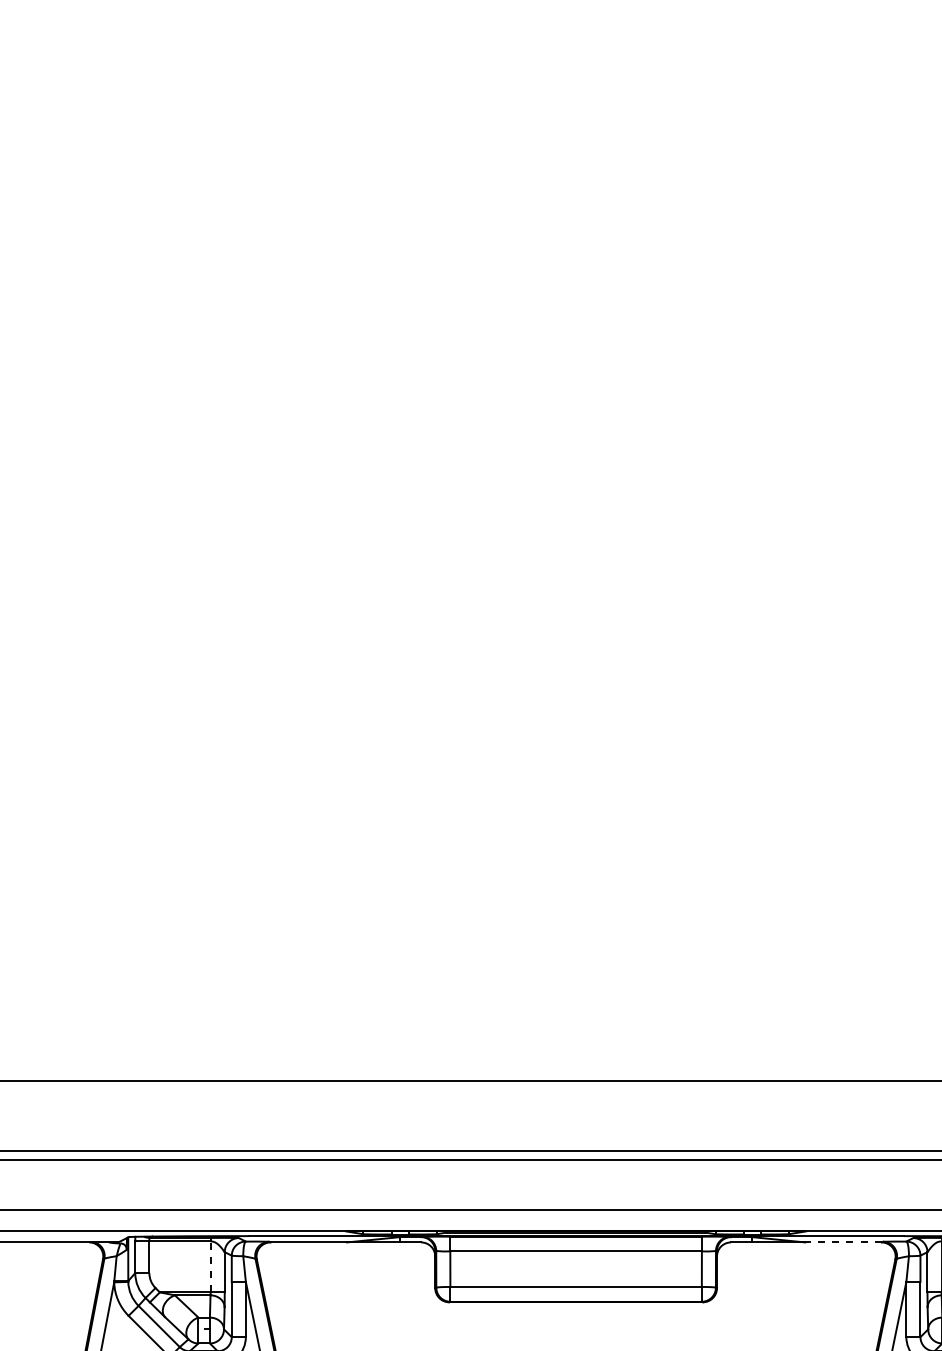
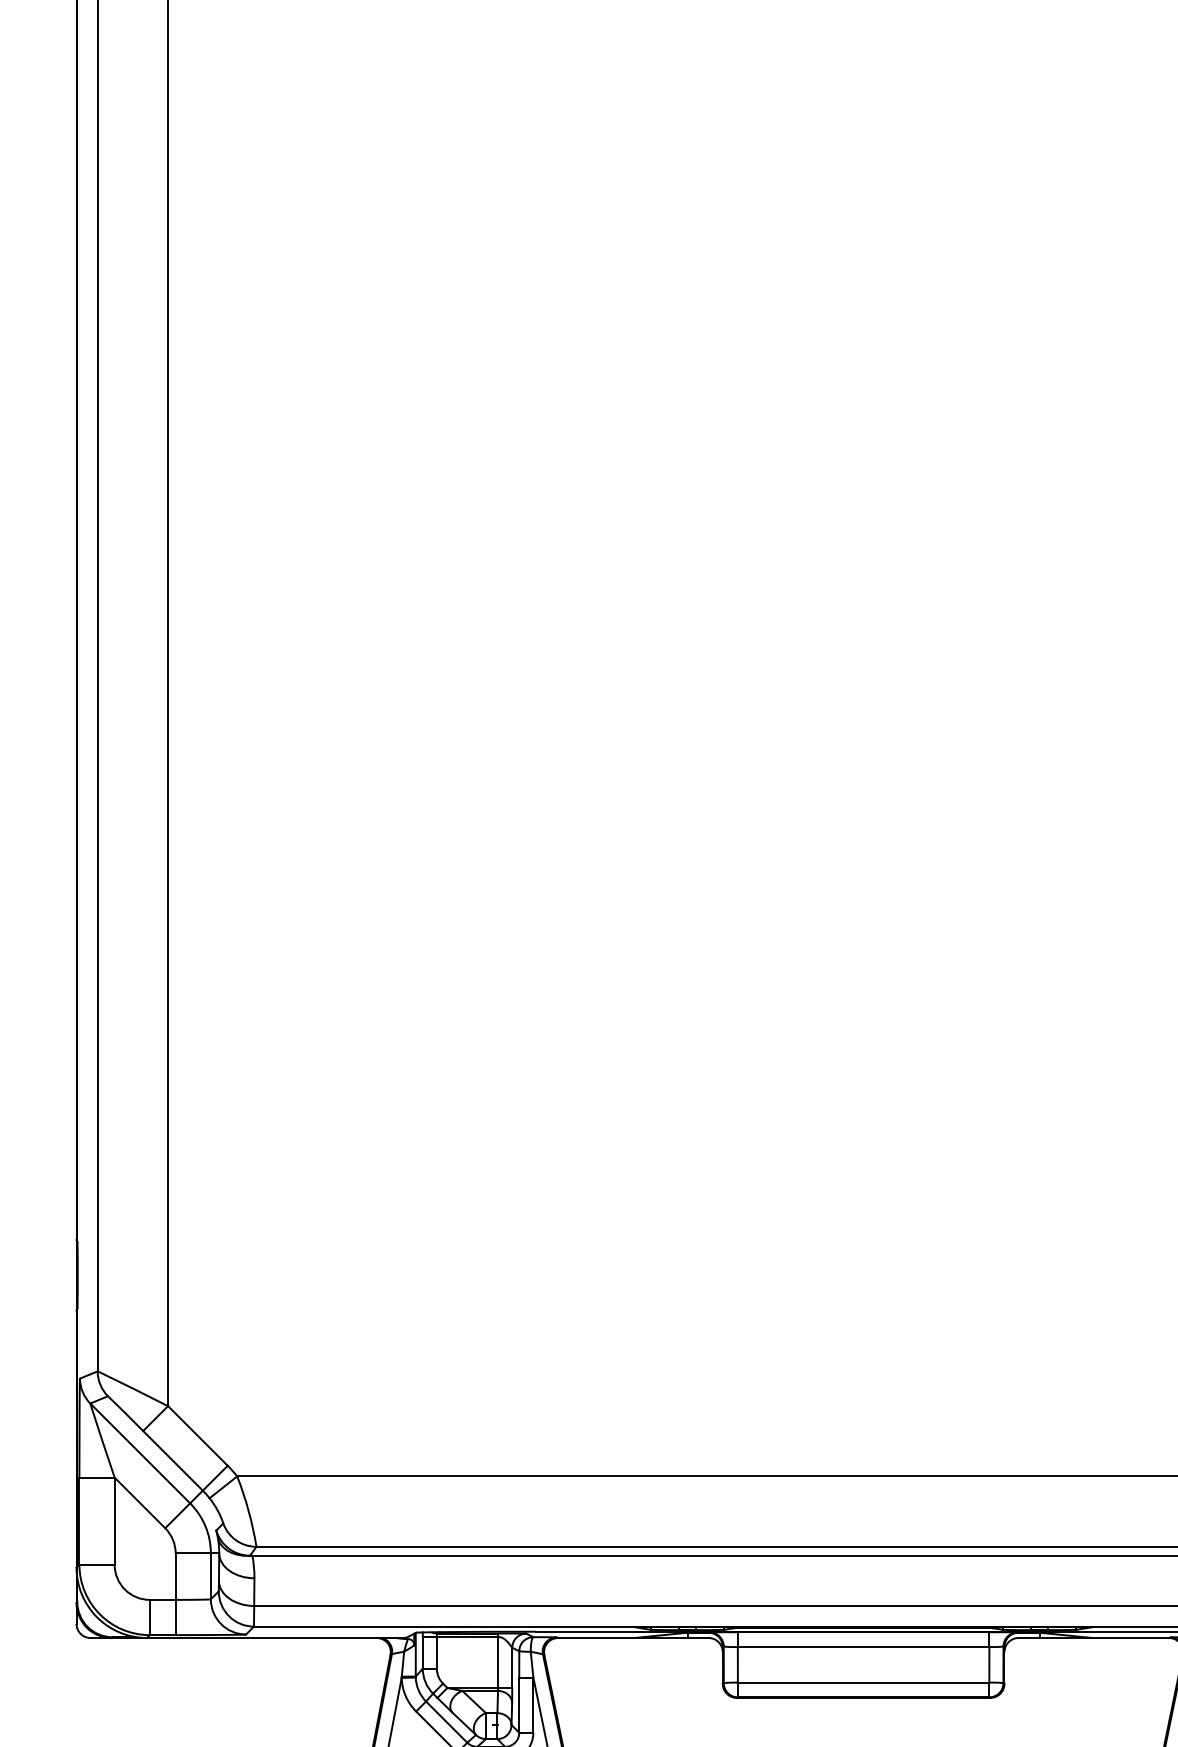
line: (843, 1242) -> (1130, 1638), dashed -> solid
line: (211, 1266) -> (498, 1662), dashed -> solid

